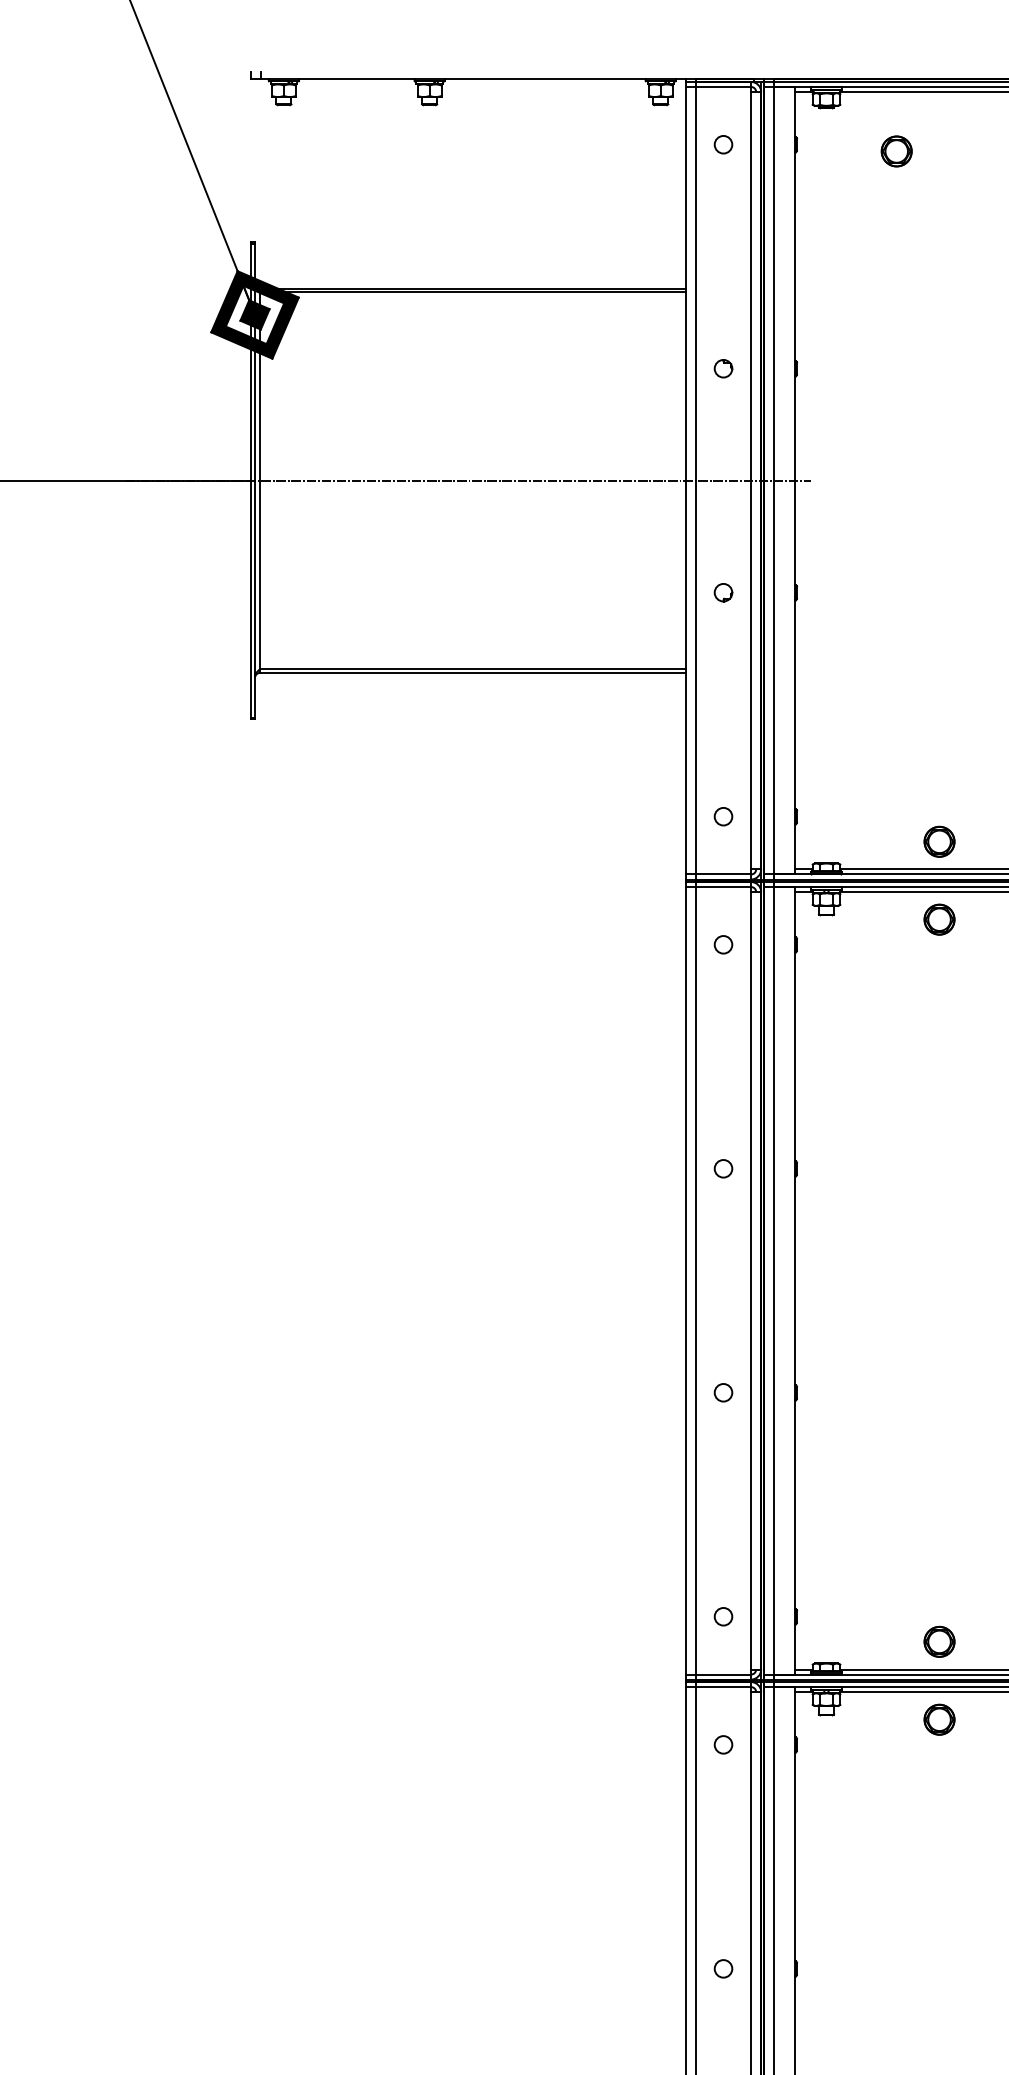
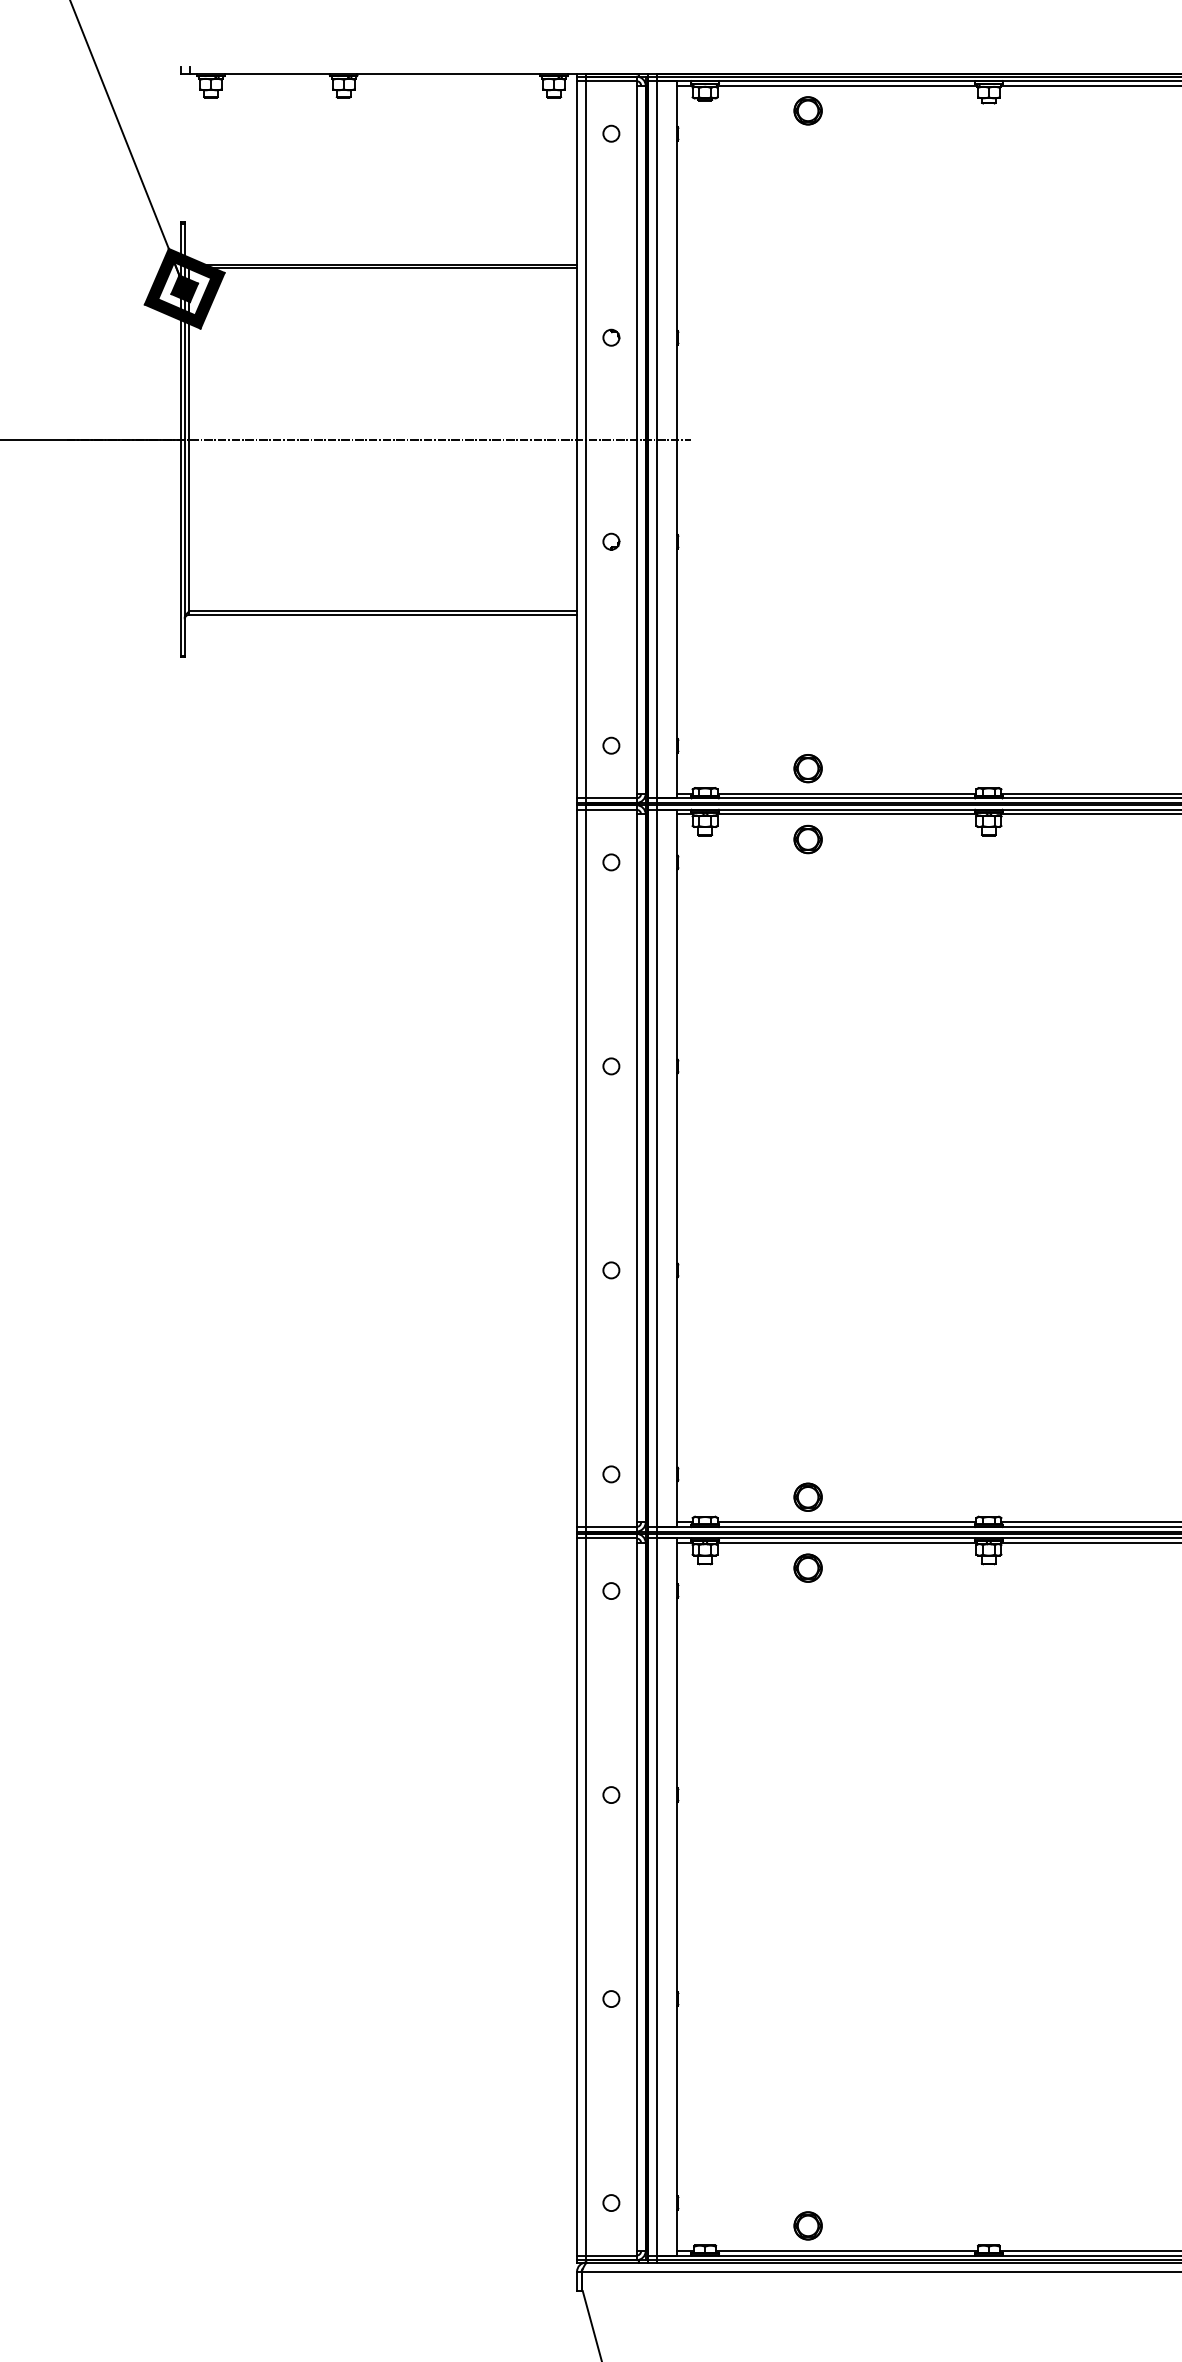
part: (896, 151) -> (807, 110), moved

